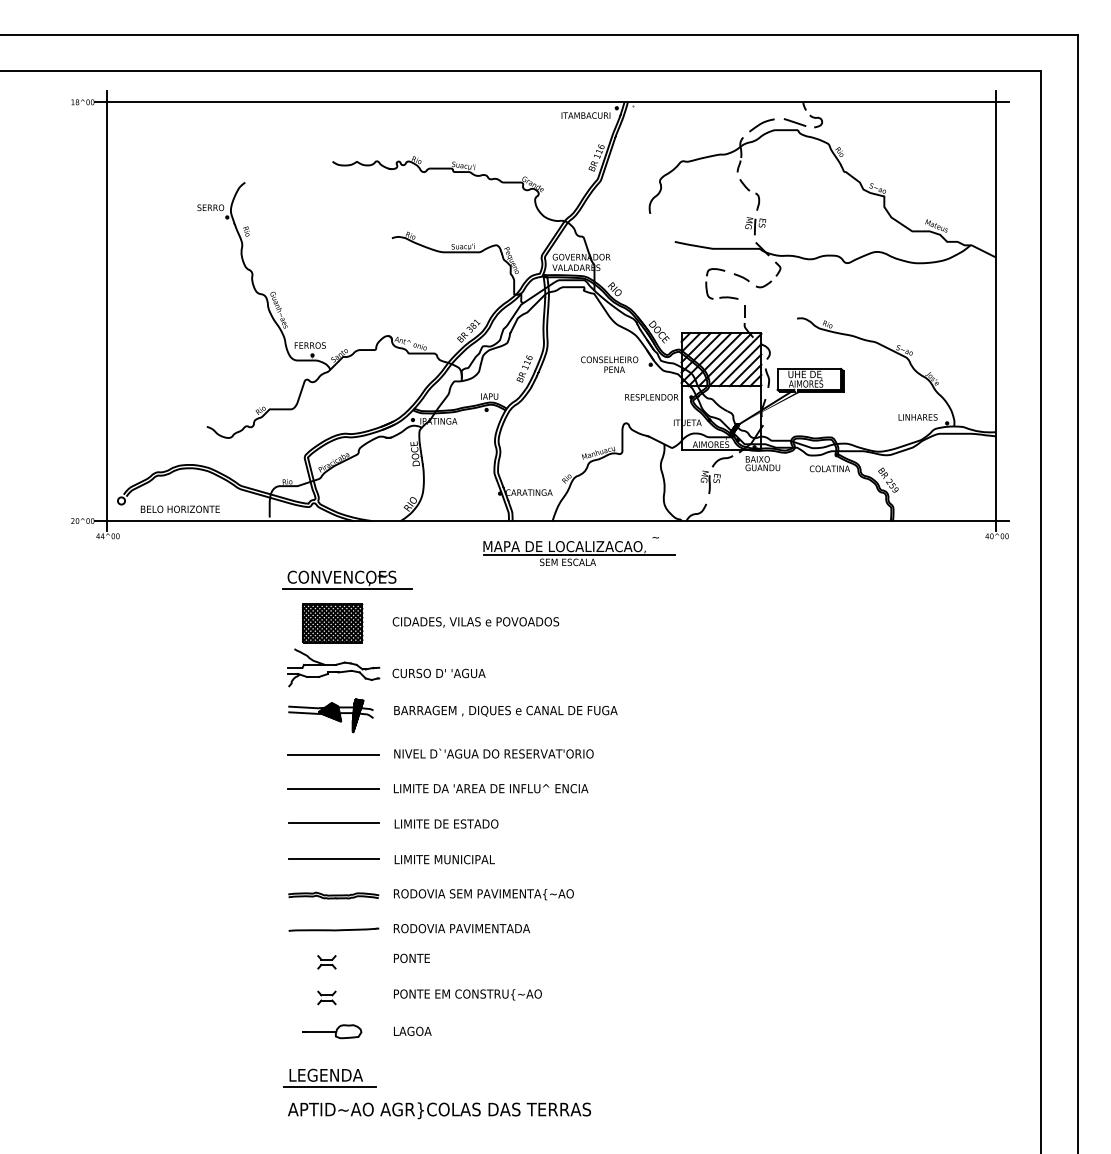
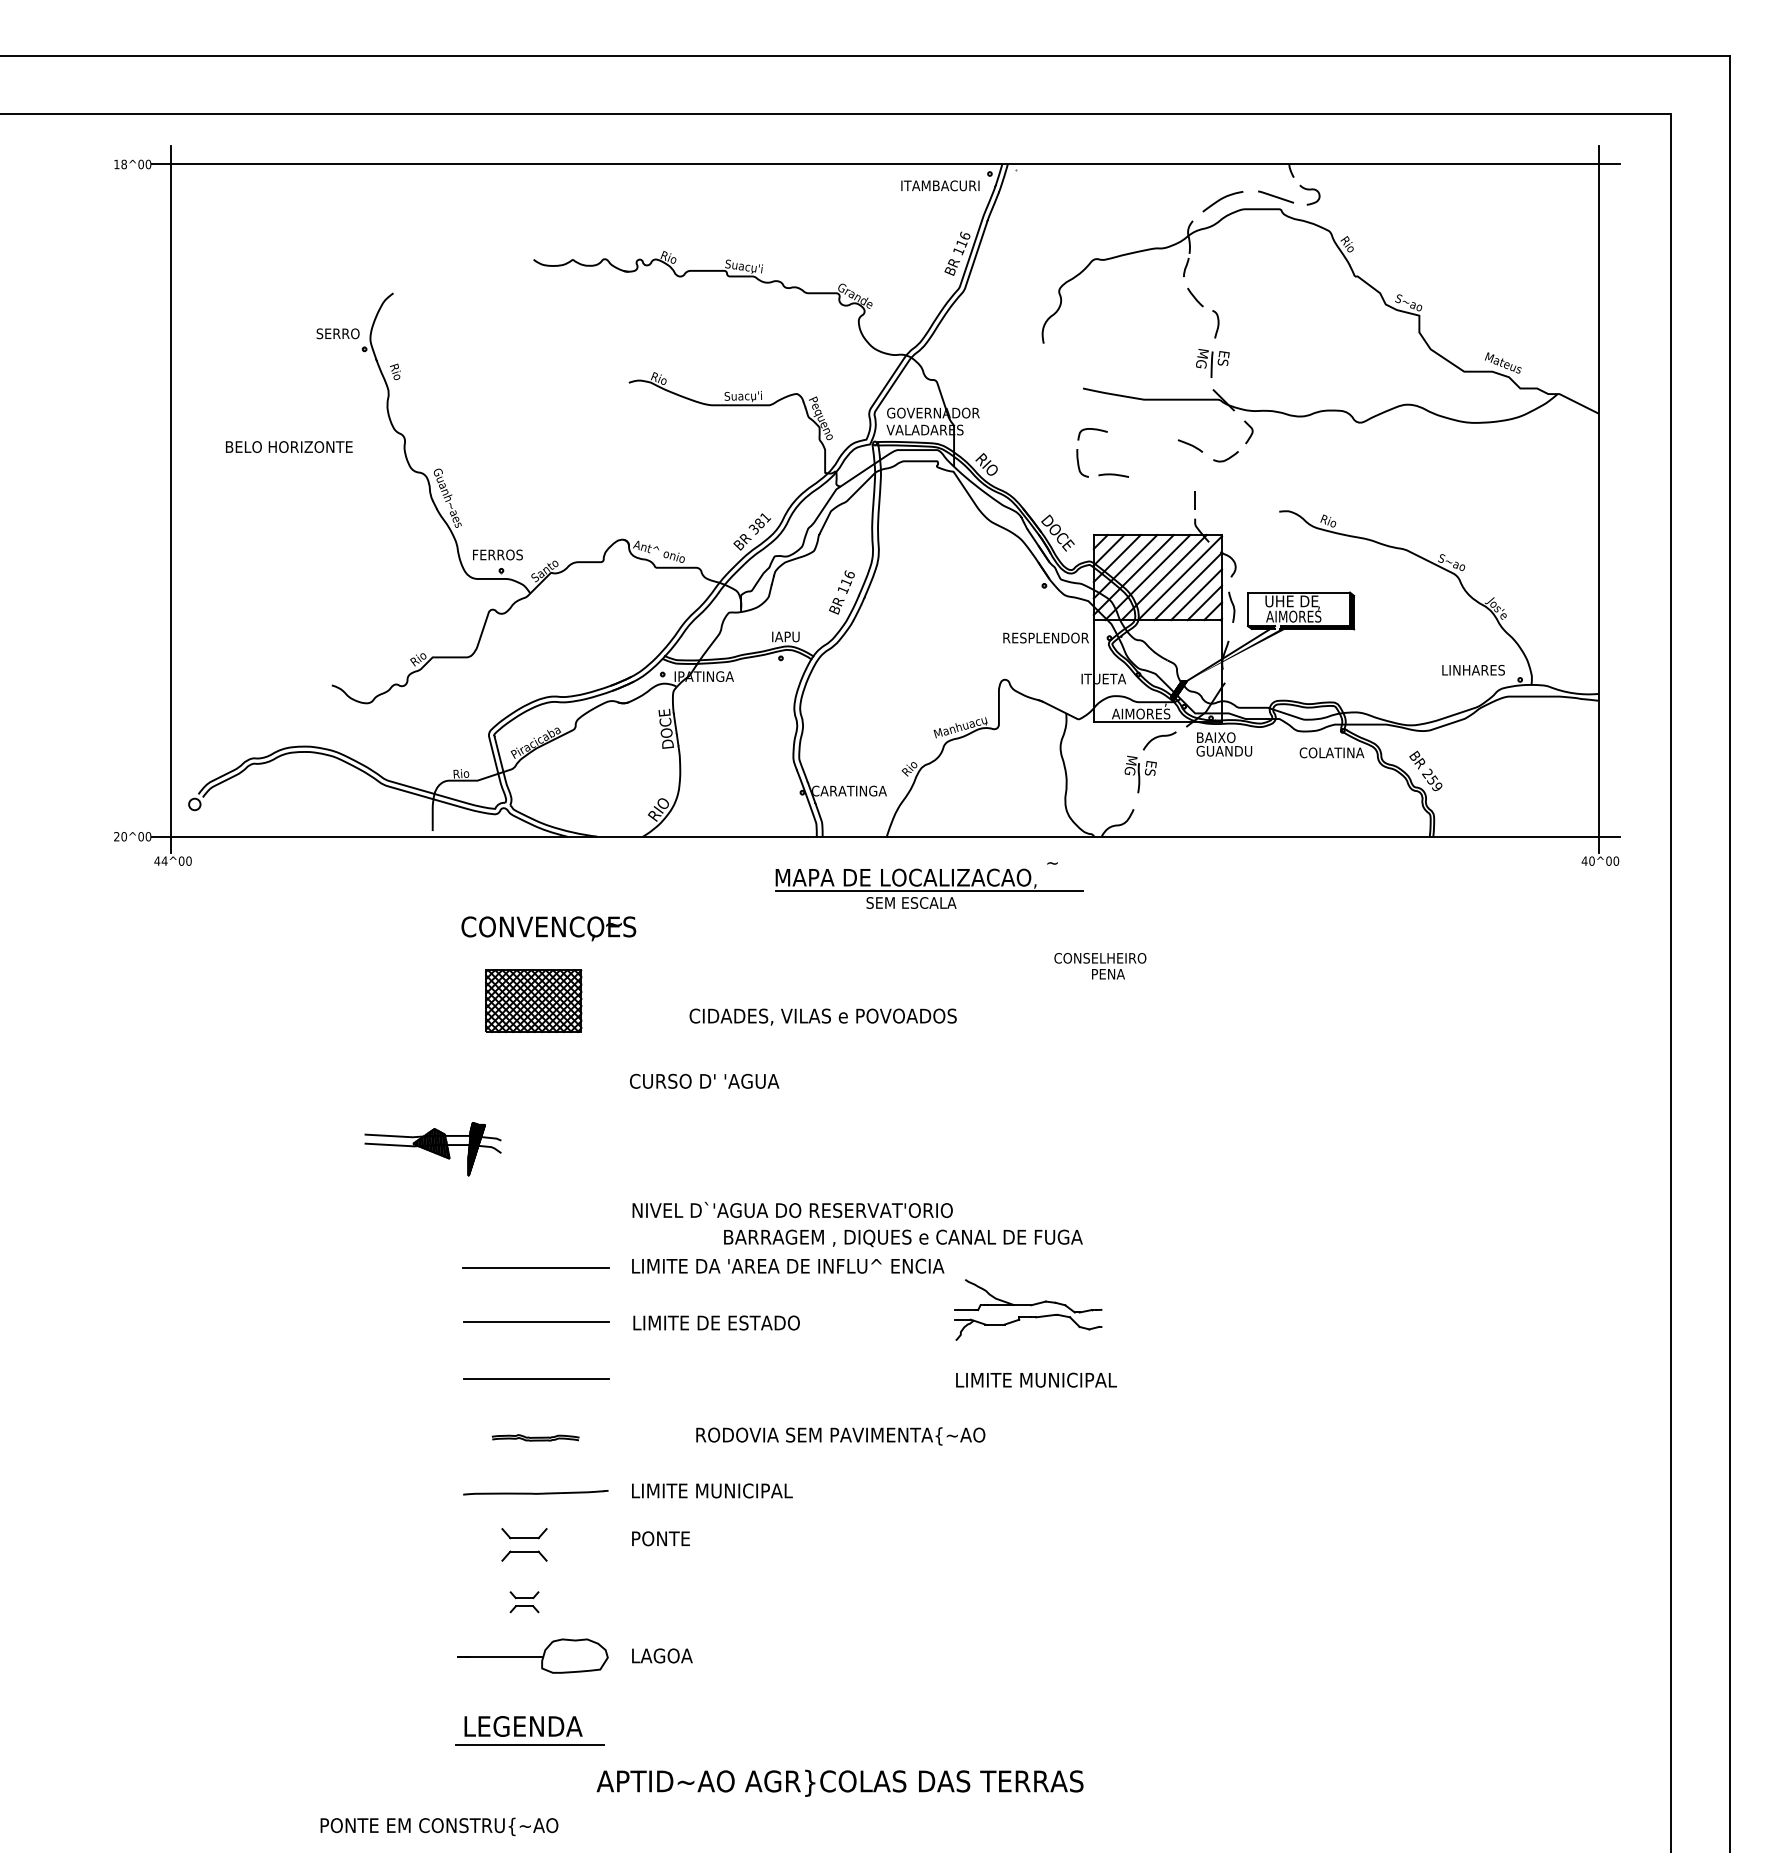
part: (722, 271) -> (1103, 432), moved
text: (609, 364) -> (1100, 965), moved
text: (179, 508) -> (287, 445), moved
line: (346, 588) -> (555, 944), removed
text: (475, 622) -> (822, 1017), moved
part: (333, 667) -> (1027, 1309), moved
text: (505, 710) -> (902, 1237), moved
part: (330, 715) -> (432, 1148), moved
line: (333, 754) -> (535, 1211), removed
text: (444, 859) -> (1035, 1379), moved
text: (483, 894) -> (840, 1436), moved
part: (333, 895) -> (535, 1437), size x0.6
text: (462, 928) -> (742, 1490), RODOVIA PAVIMENTADA -> LIMITE MUNICIPAL
part: (326, 962) -> (523, 1545), size x1.6
text: (467, 994) -> (438, 1826), moved
part: (332, 1031) -> (533, 1656), size x1.6
text: (439, 1110) -> (840, 1782), moved

